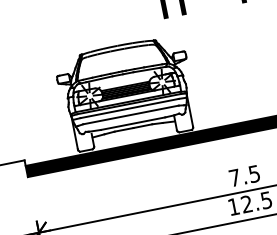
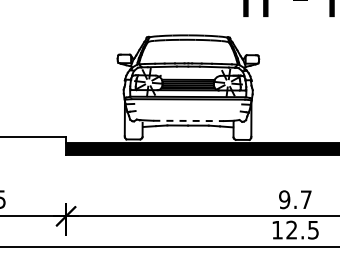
line: (129, 107) -> (188, 103), removed
line: (130, 115) -> (187, 111), removed
line: (133, 123) -> (189, 120), solid -> dashed
text: (244, 175) -> (295, 199), 7.5 -> 9.7

